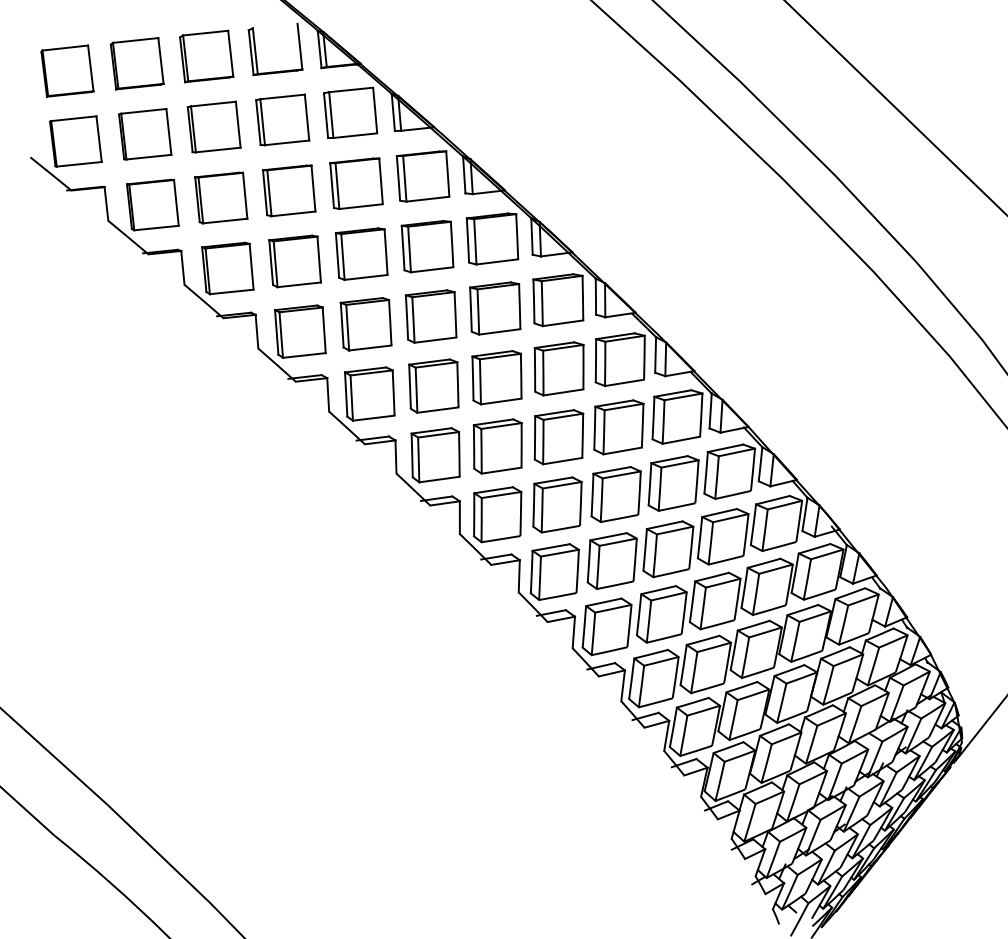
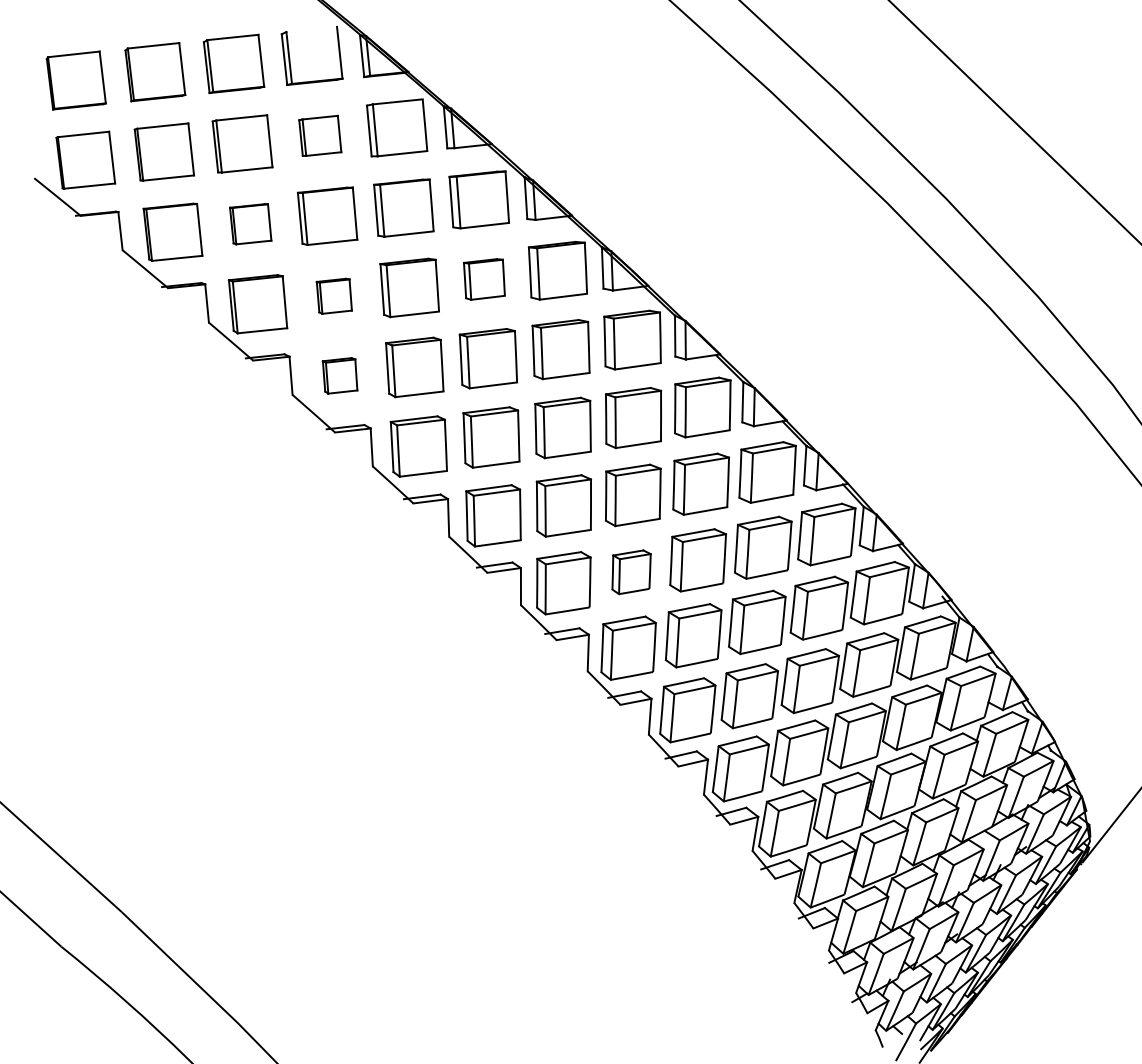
part: (282, 119) -> (320, 135), size x0.7
part: (221, 197) -> (250, 223), size x0.7
part: (427, 246) -> (484, 279), size x0.7
part: (295, 261) -> (334, 296), size x0.6
part: (299, 331) -> (339, 375), size x0.6
part: (557, 505) -> (631, 572), size x0.7

